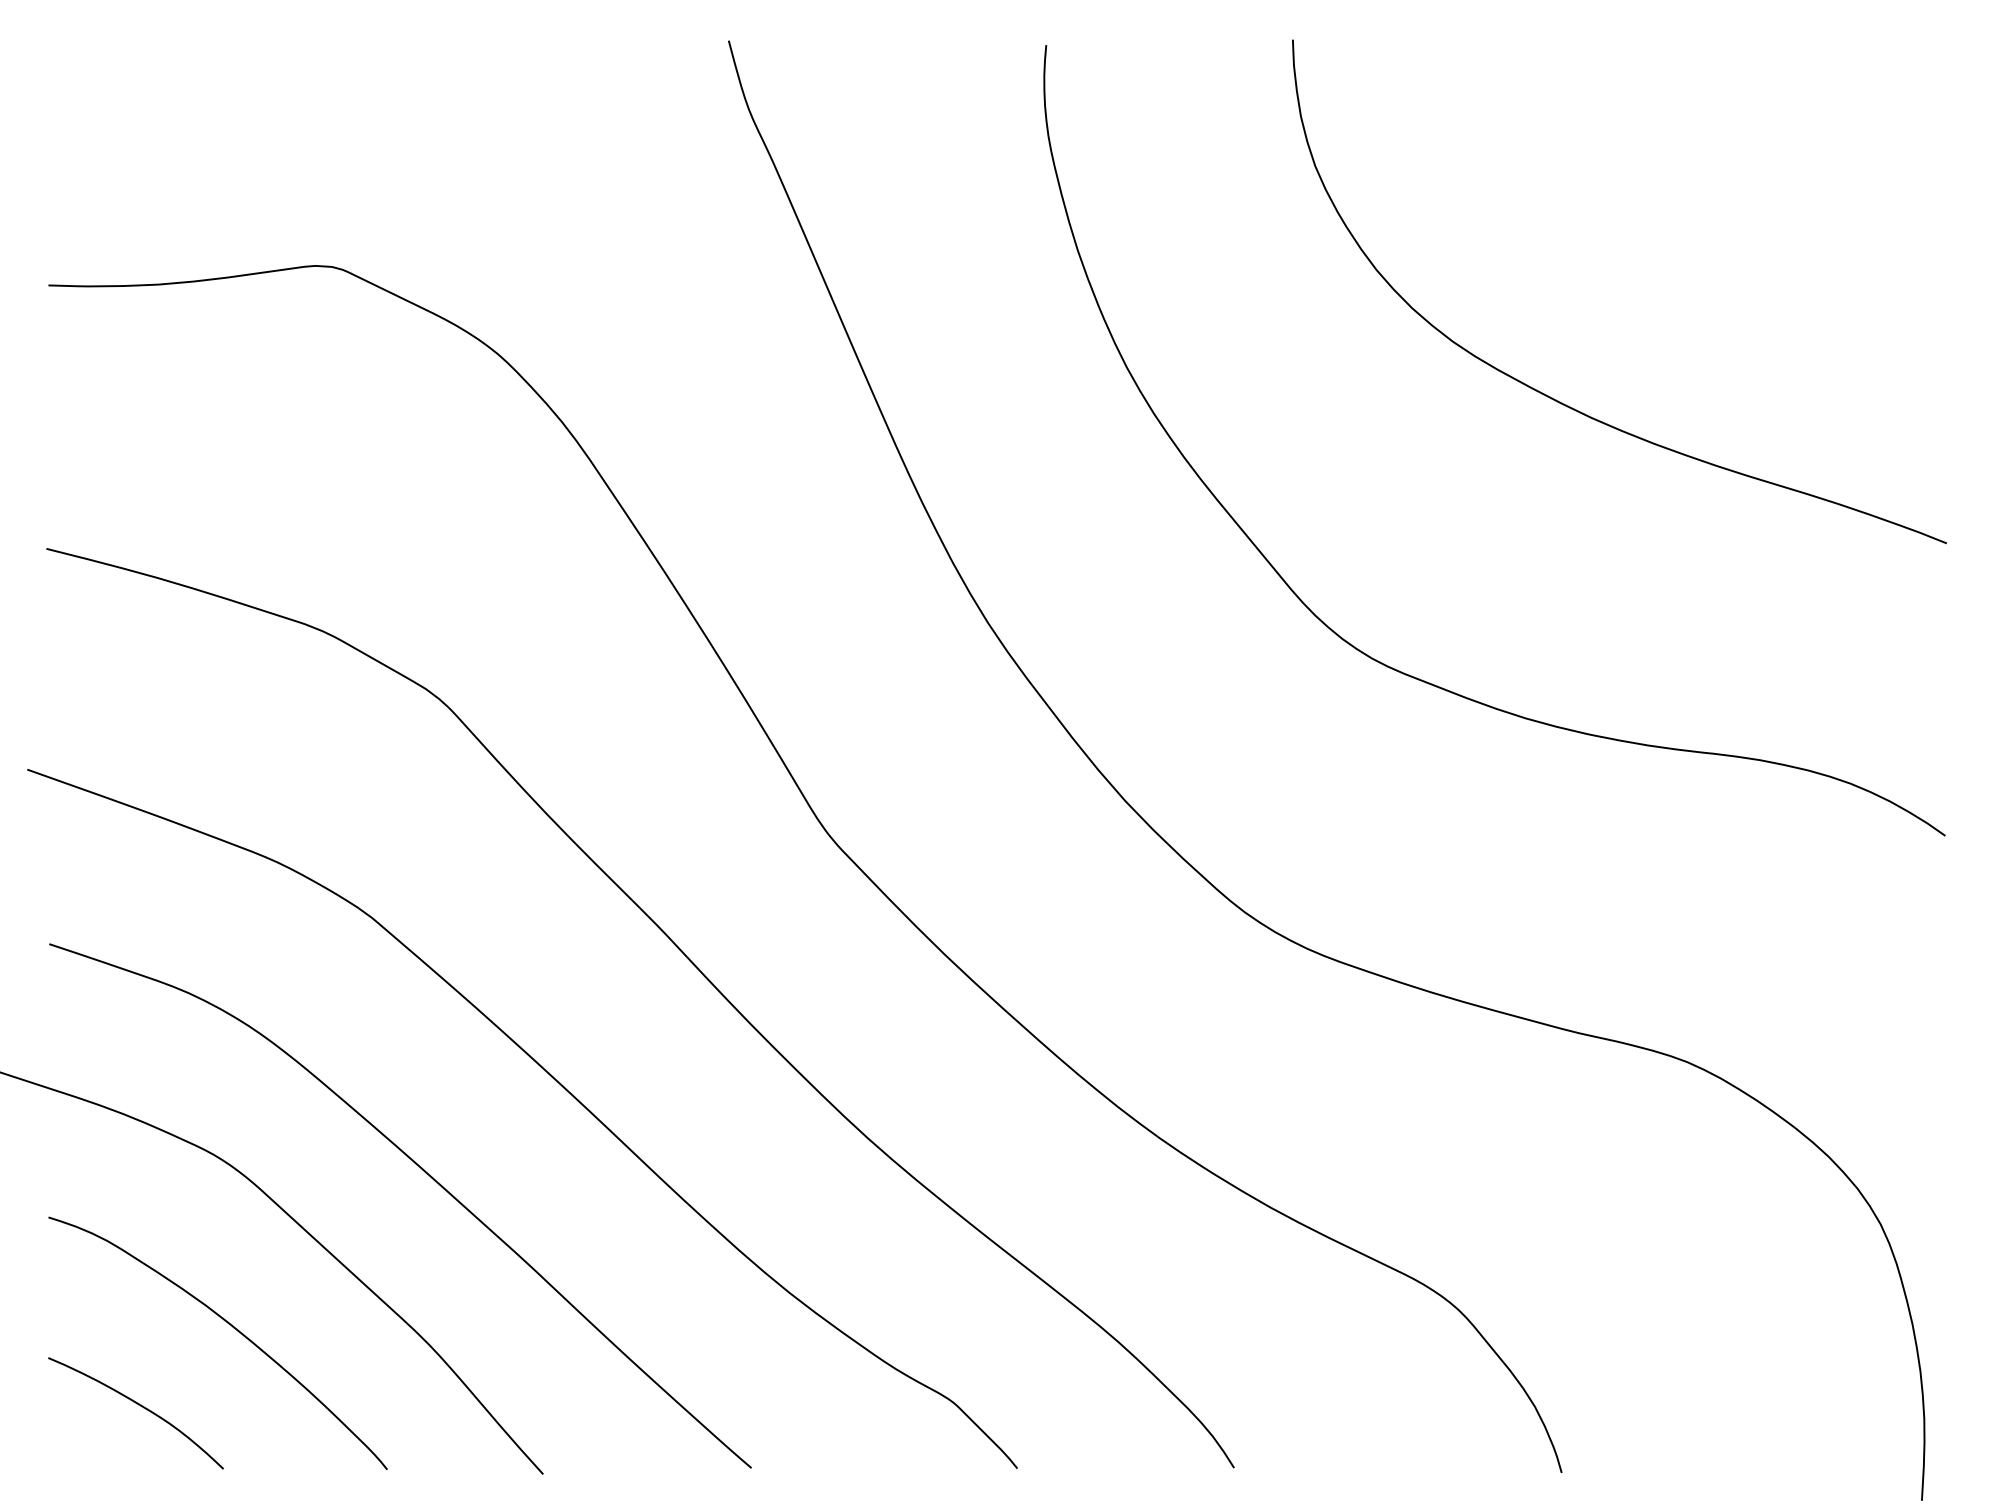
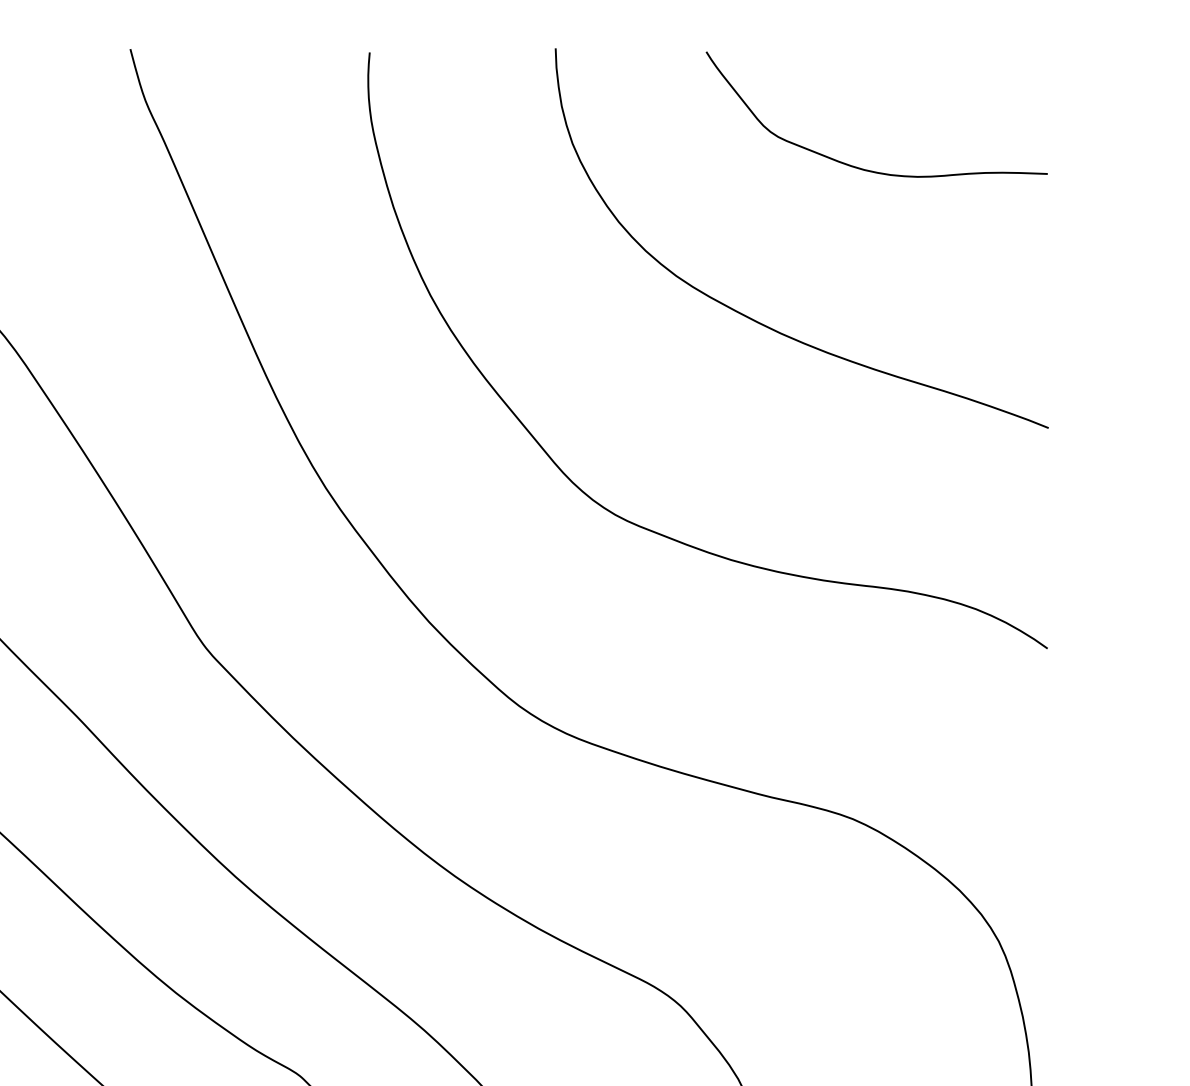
curve: (1701, 199) -> (863, 168), added

